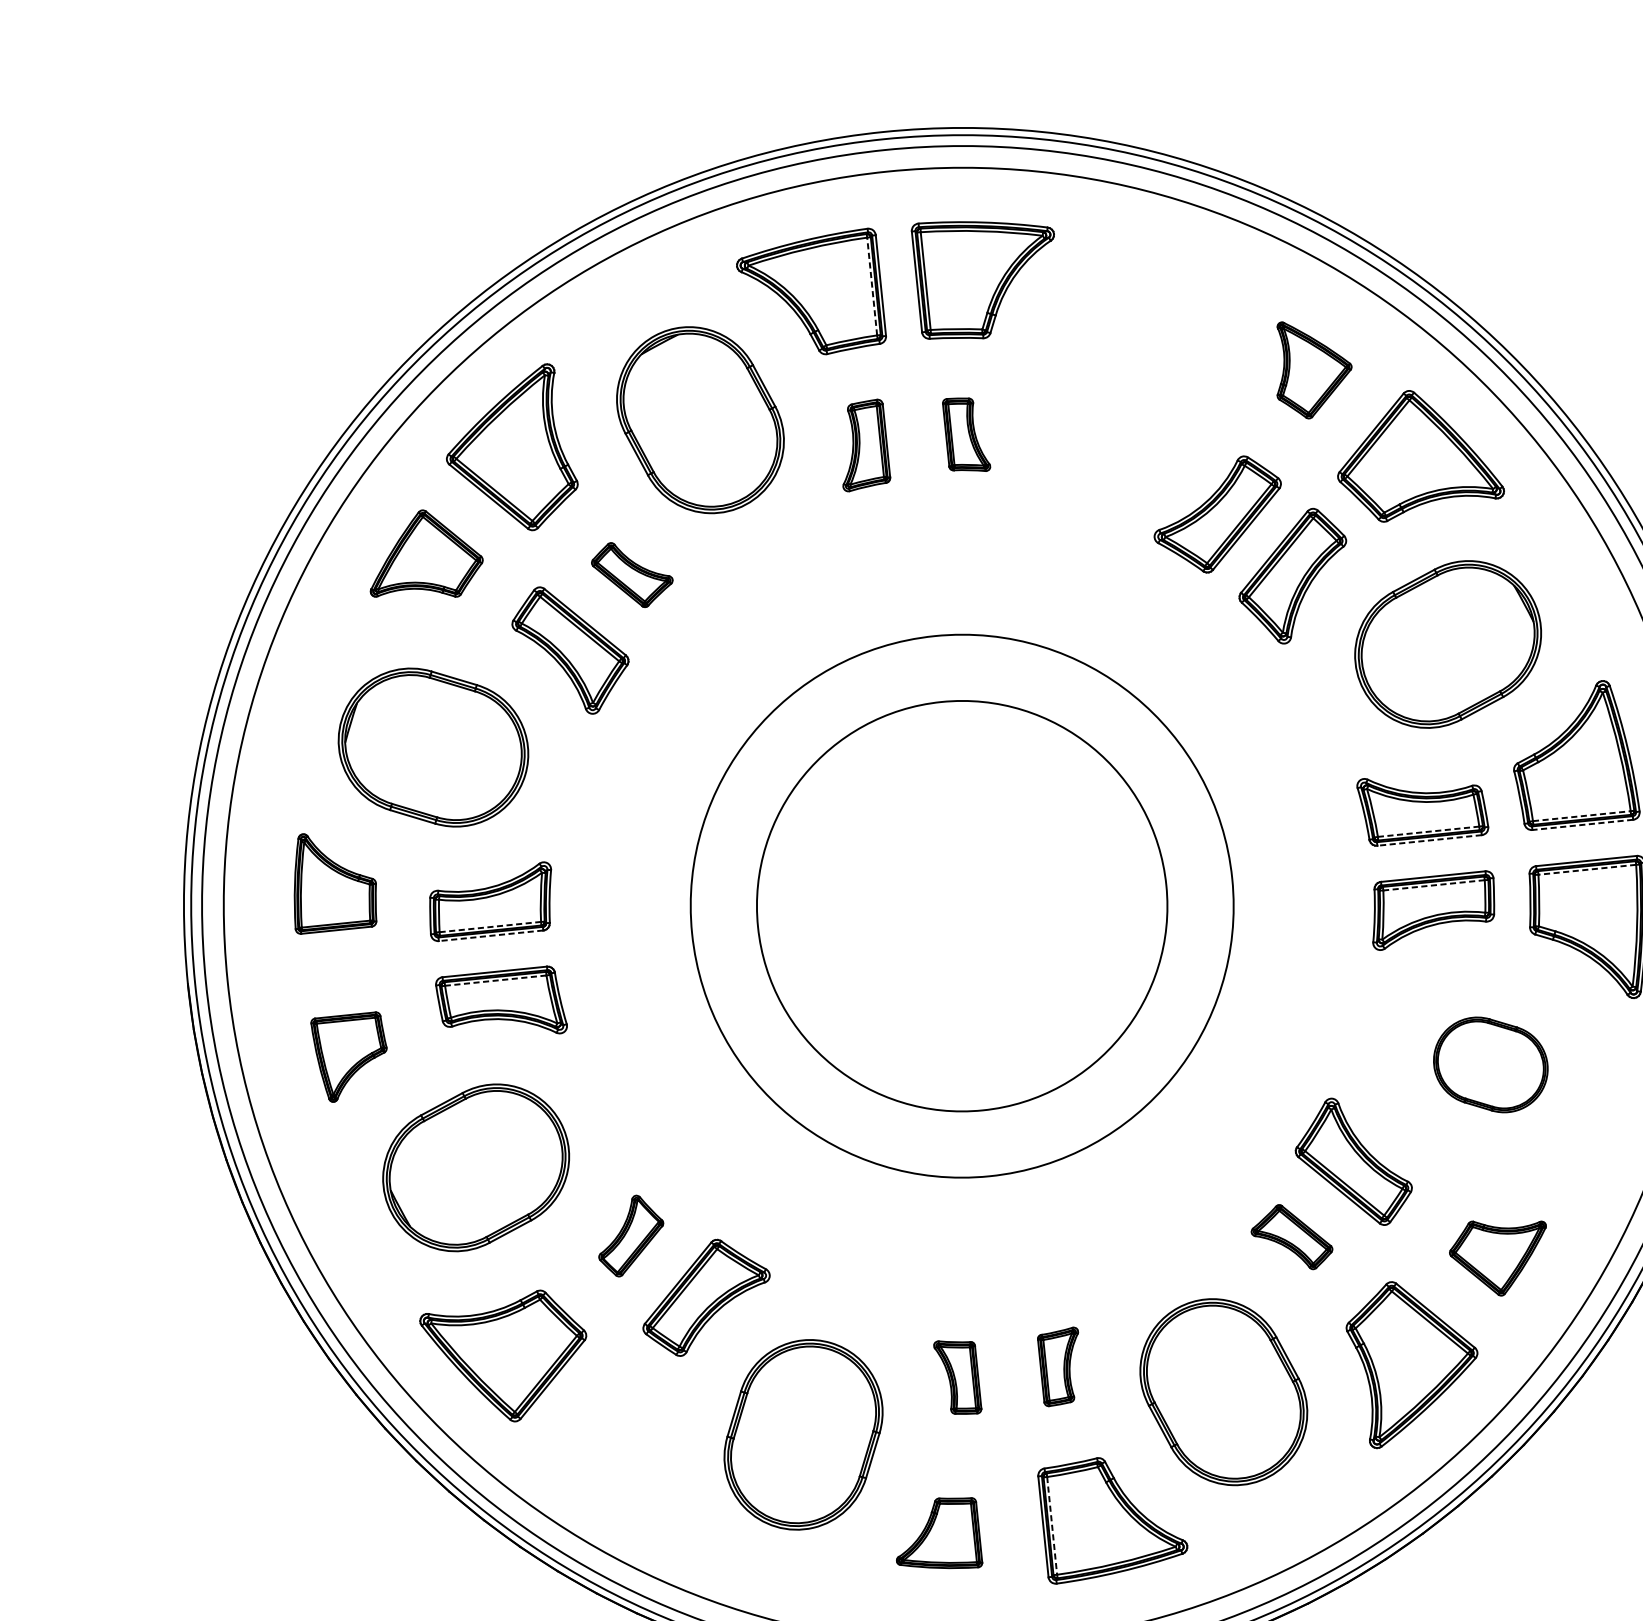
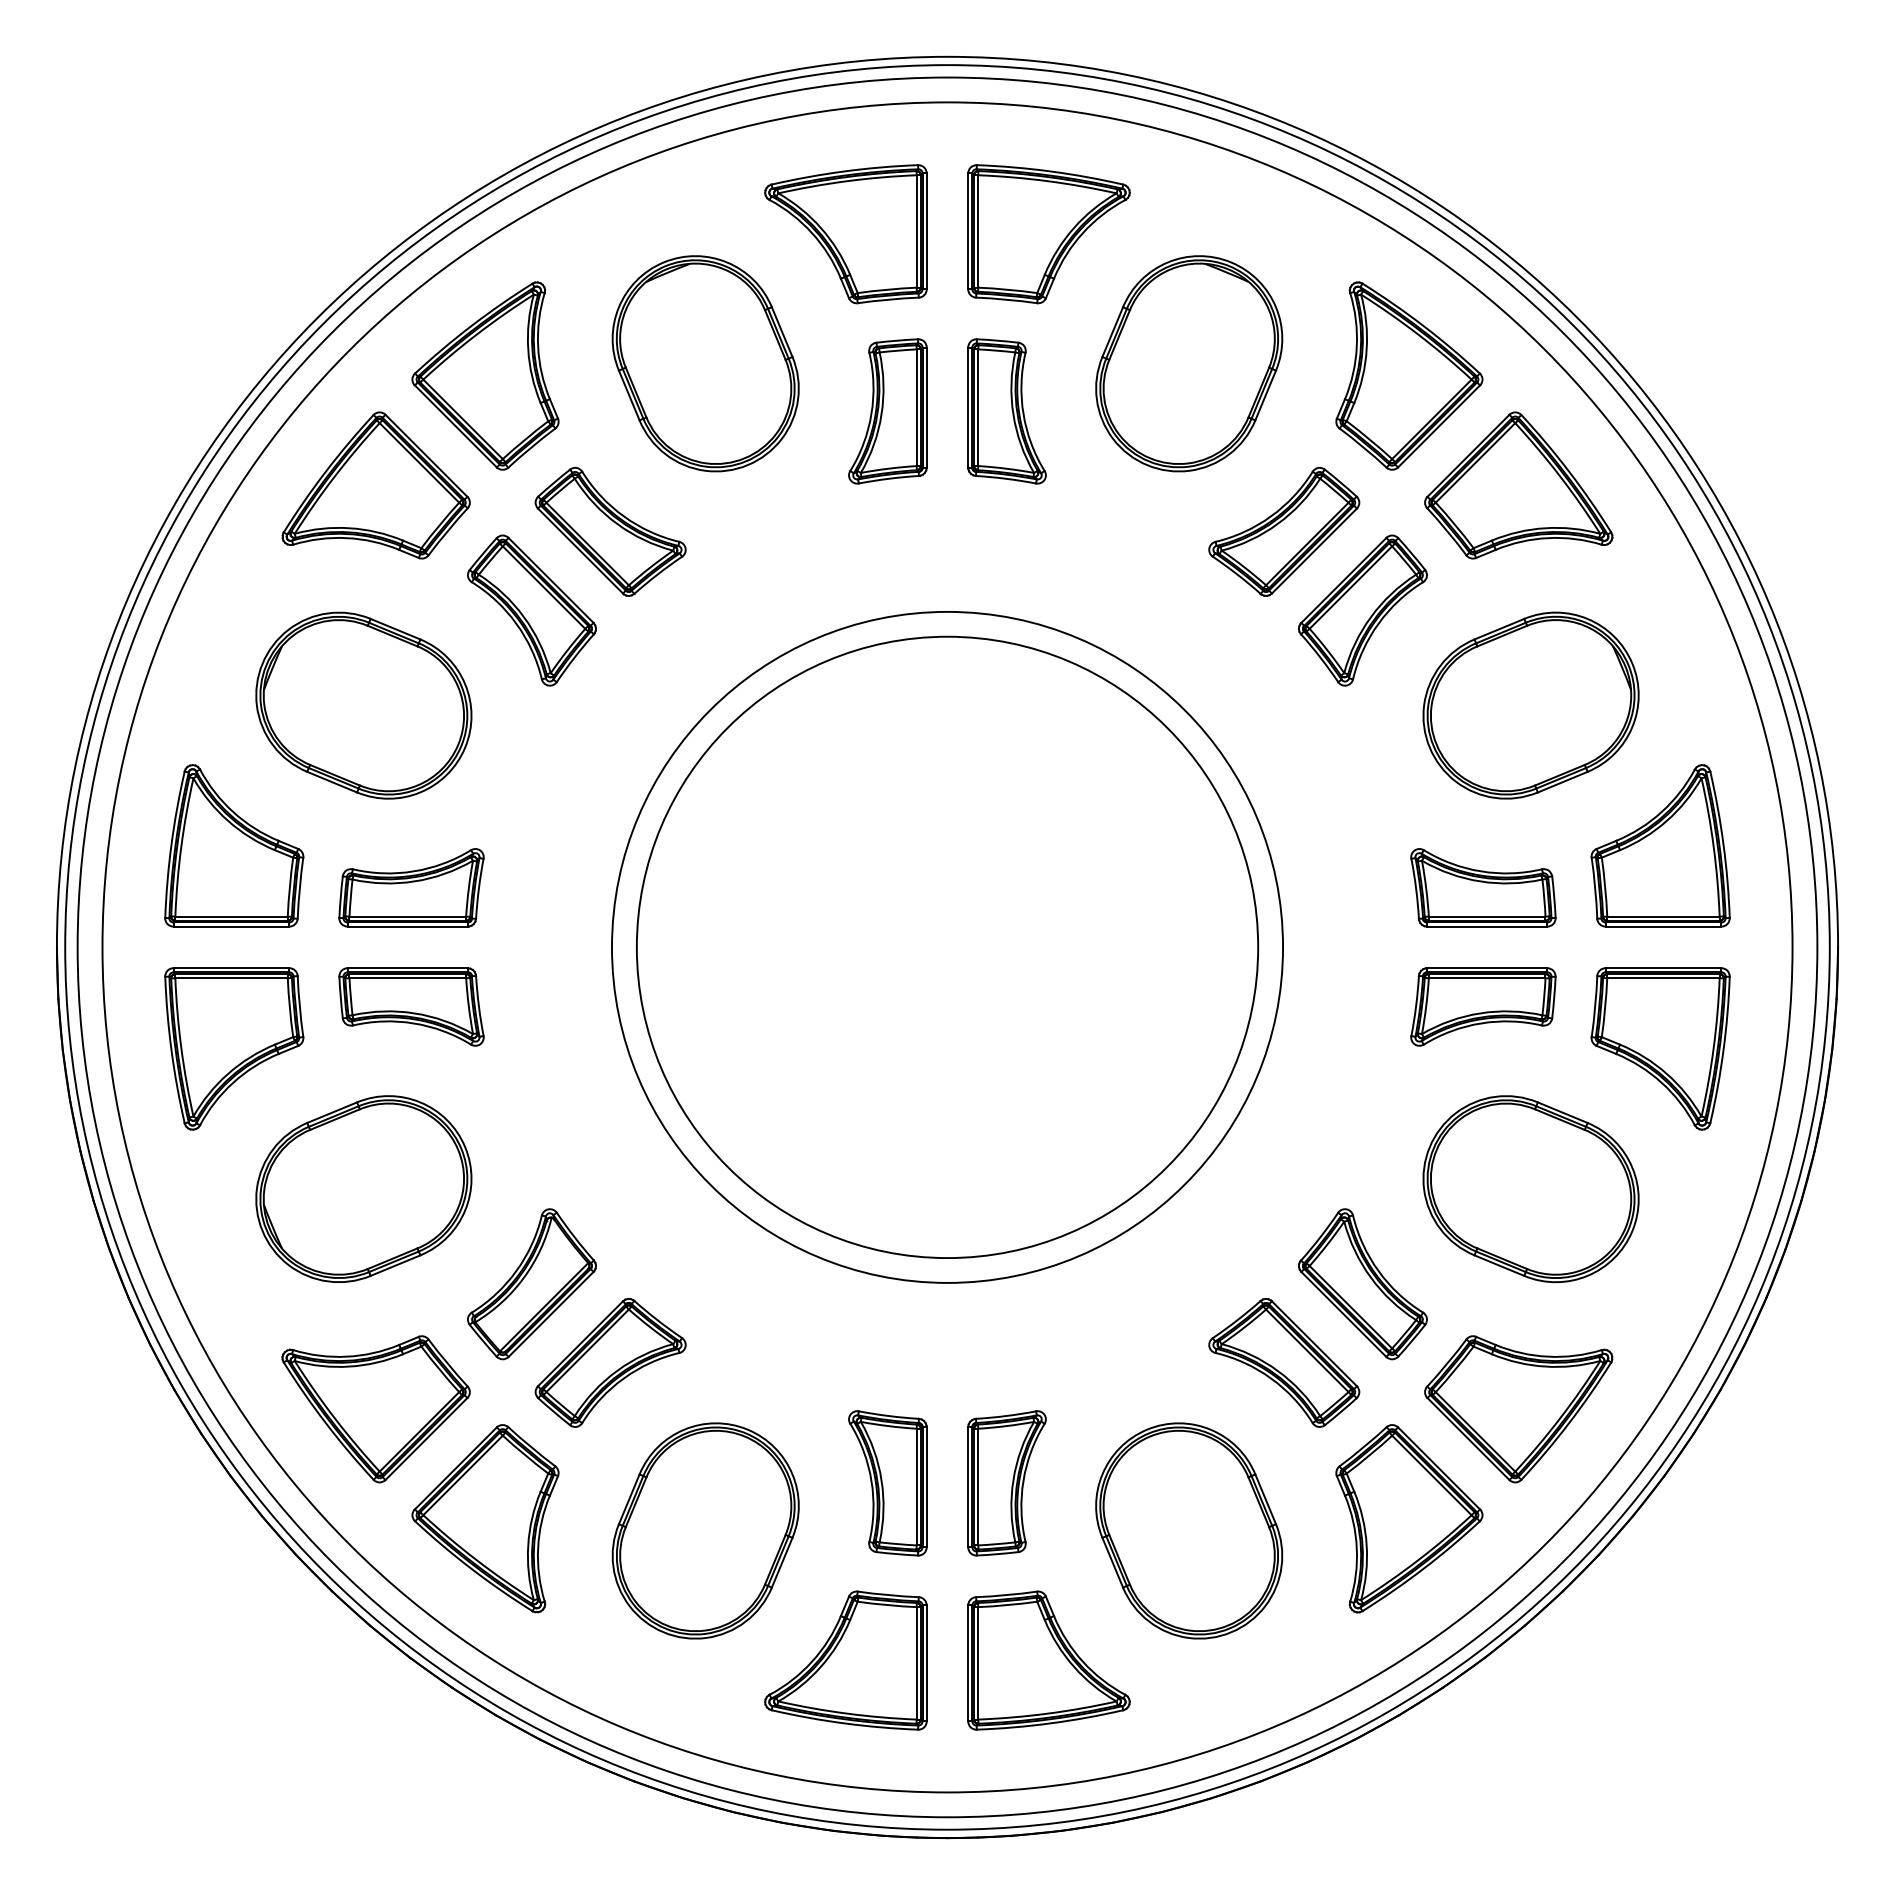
line: (871, 285) -> (916, 230), dashed -> solid
part: (1313, 368) -> (1409, 375), size x1.67
part: (1121, 377) -> (1189, 363), added
part: (966, 435) -> (1006, 411), size x1.67
part: (862, 445) -> (887, 411), size x1.43
part: (424, 555) -> (375, 485), size x1.43
part: (632, 574) -> (610, 531), size x1.67
line: (1581, 816) -> (1663, 916), dashed -> solid
line: (1582, 824) -> (1663, 926), dashed -> solid
line: (1428, 831) -> (1487, 916), dashed -> solid
line: (1428, 840) -> (1486, 926), dashed -> solid
line: (1586, 870) -> (1662, 978), dashed -> solid
part: (333, 880) -> (234, 845), size x1.43
line: (1433, 885) -> (1486, 978), dashed -> solid
circle: (962, 905) -> (947, 946), size x1.43
line: (490, 926) -> (408, 916), dashed -> solid
line: (490, 935) -> (407, 926), dashed -> solid
line: (495, 980) -> (407, 978), dashed -> solid
part: (351, 1057) -> (234, 1048), size x1.67
part: (1490, 1065) -> (1530, 1189), size x1.67
part: (630, 1235) -> (531, 1284), size x1.67
part: (1291, 1237) -> (1284, 1362), size x1.67
part: (1499, 1257) -> (1518, 1409), size x1.67
part: (1060, 1367) -> (1006, 1483), size x1.67
part: (957, 1377) -> (887, 1483), size x1.67
part: (610, 1443) -> (485, 1518), added
line: (1052, 1525) -> (978, 1663), dashed -> solid
part: (936, 1535) -> (845, 1660), size x1.67

